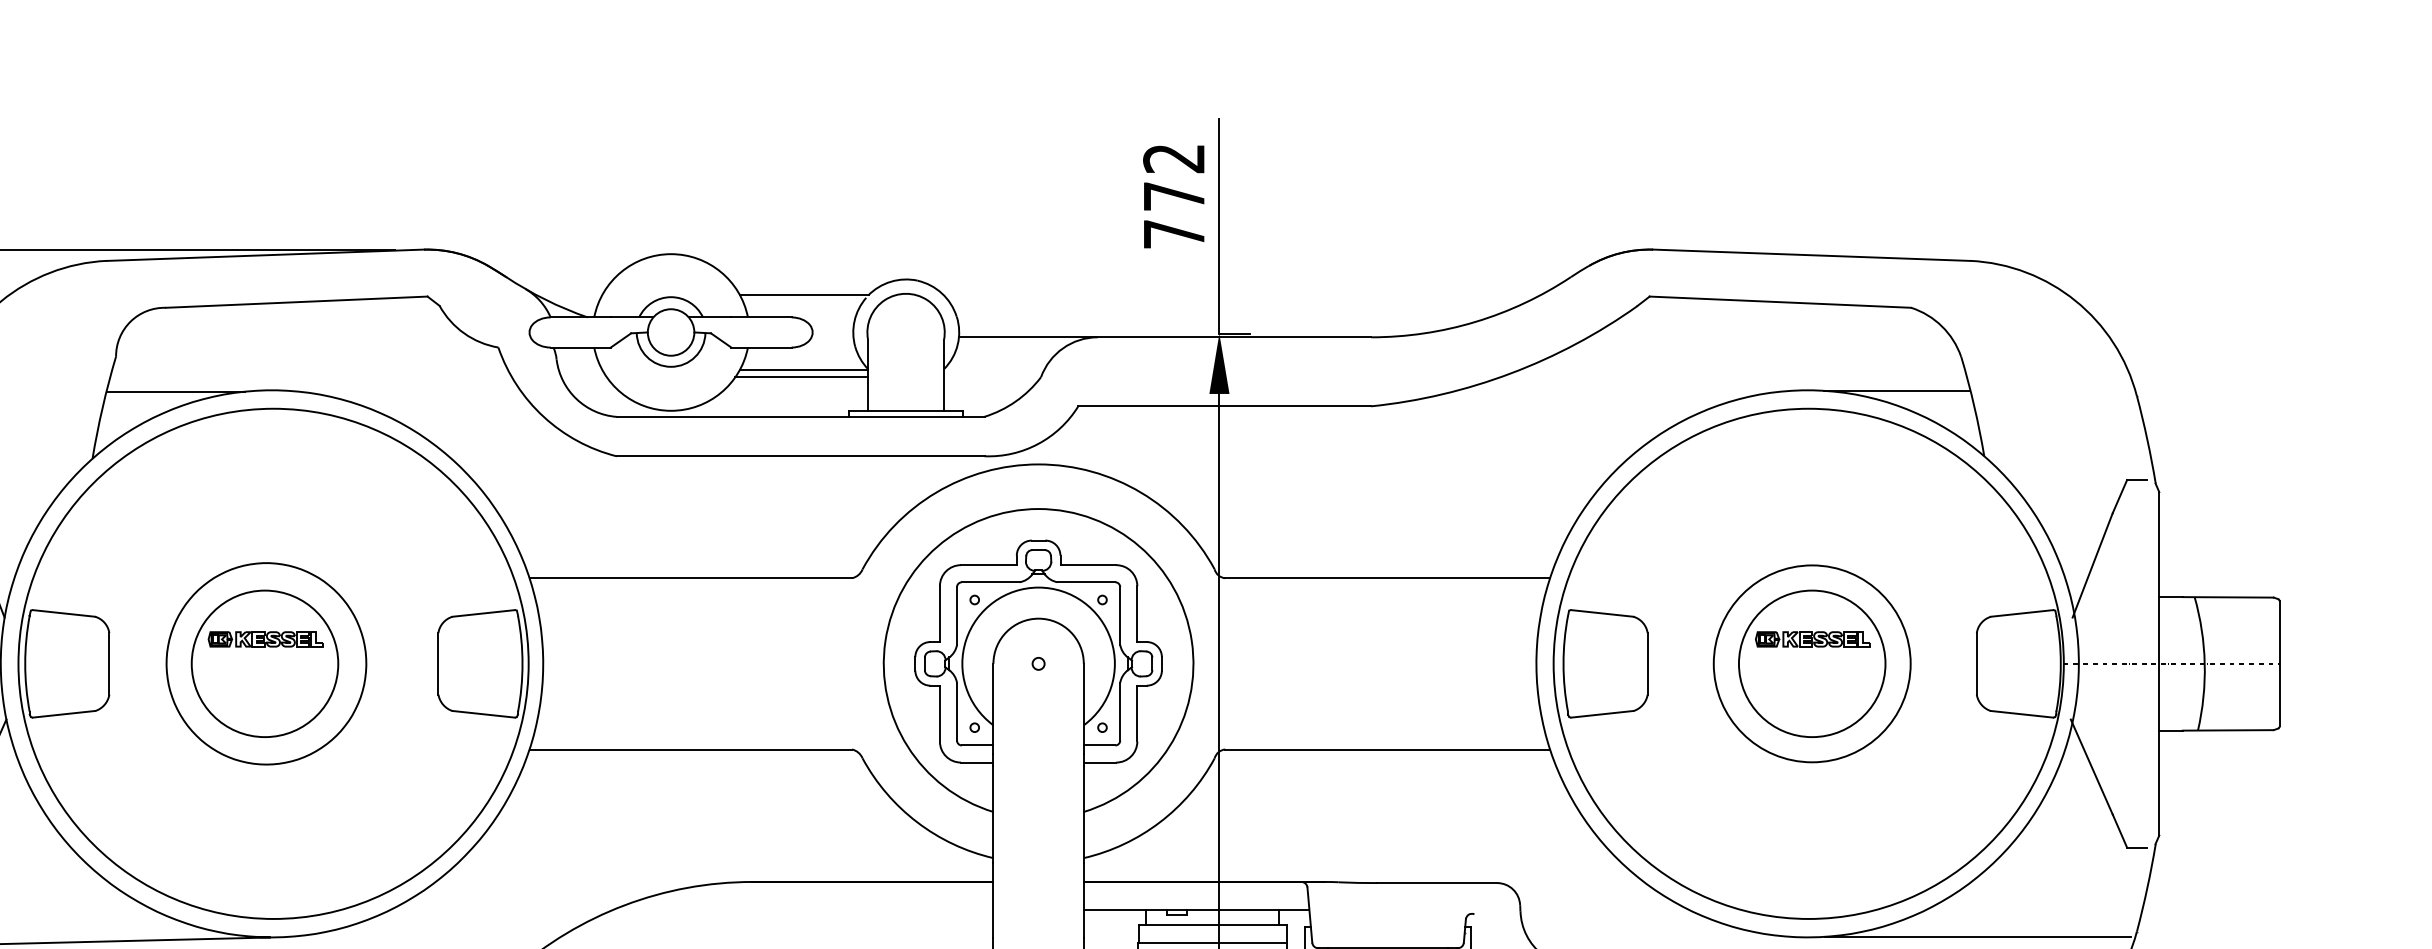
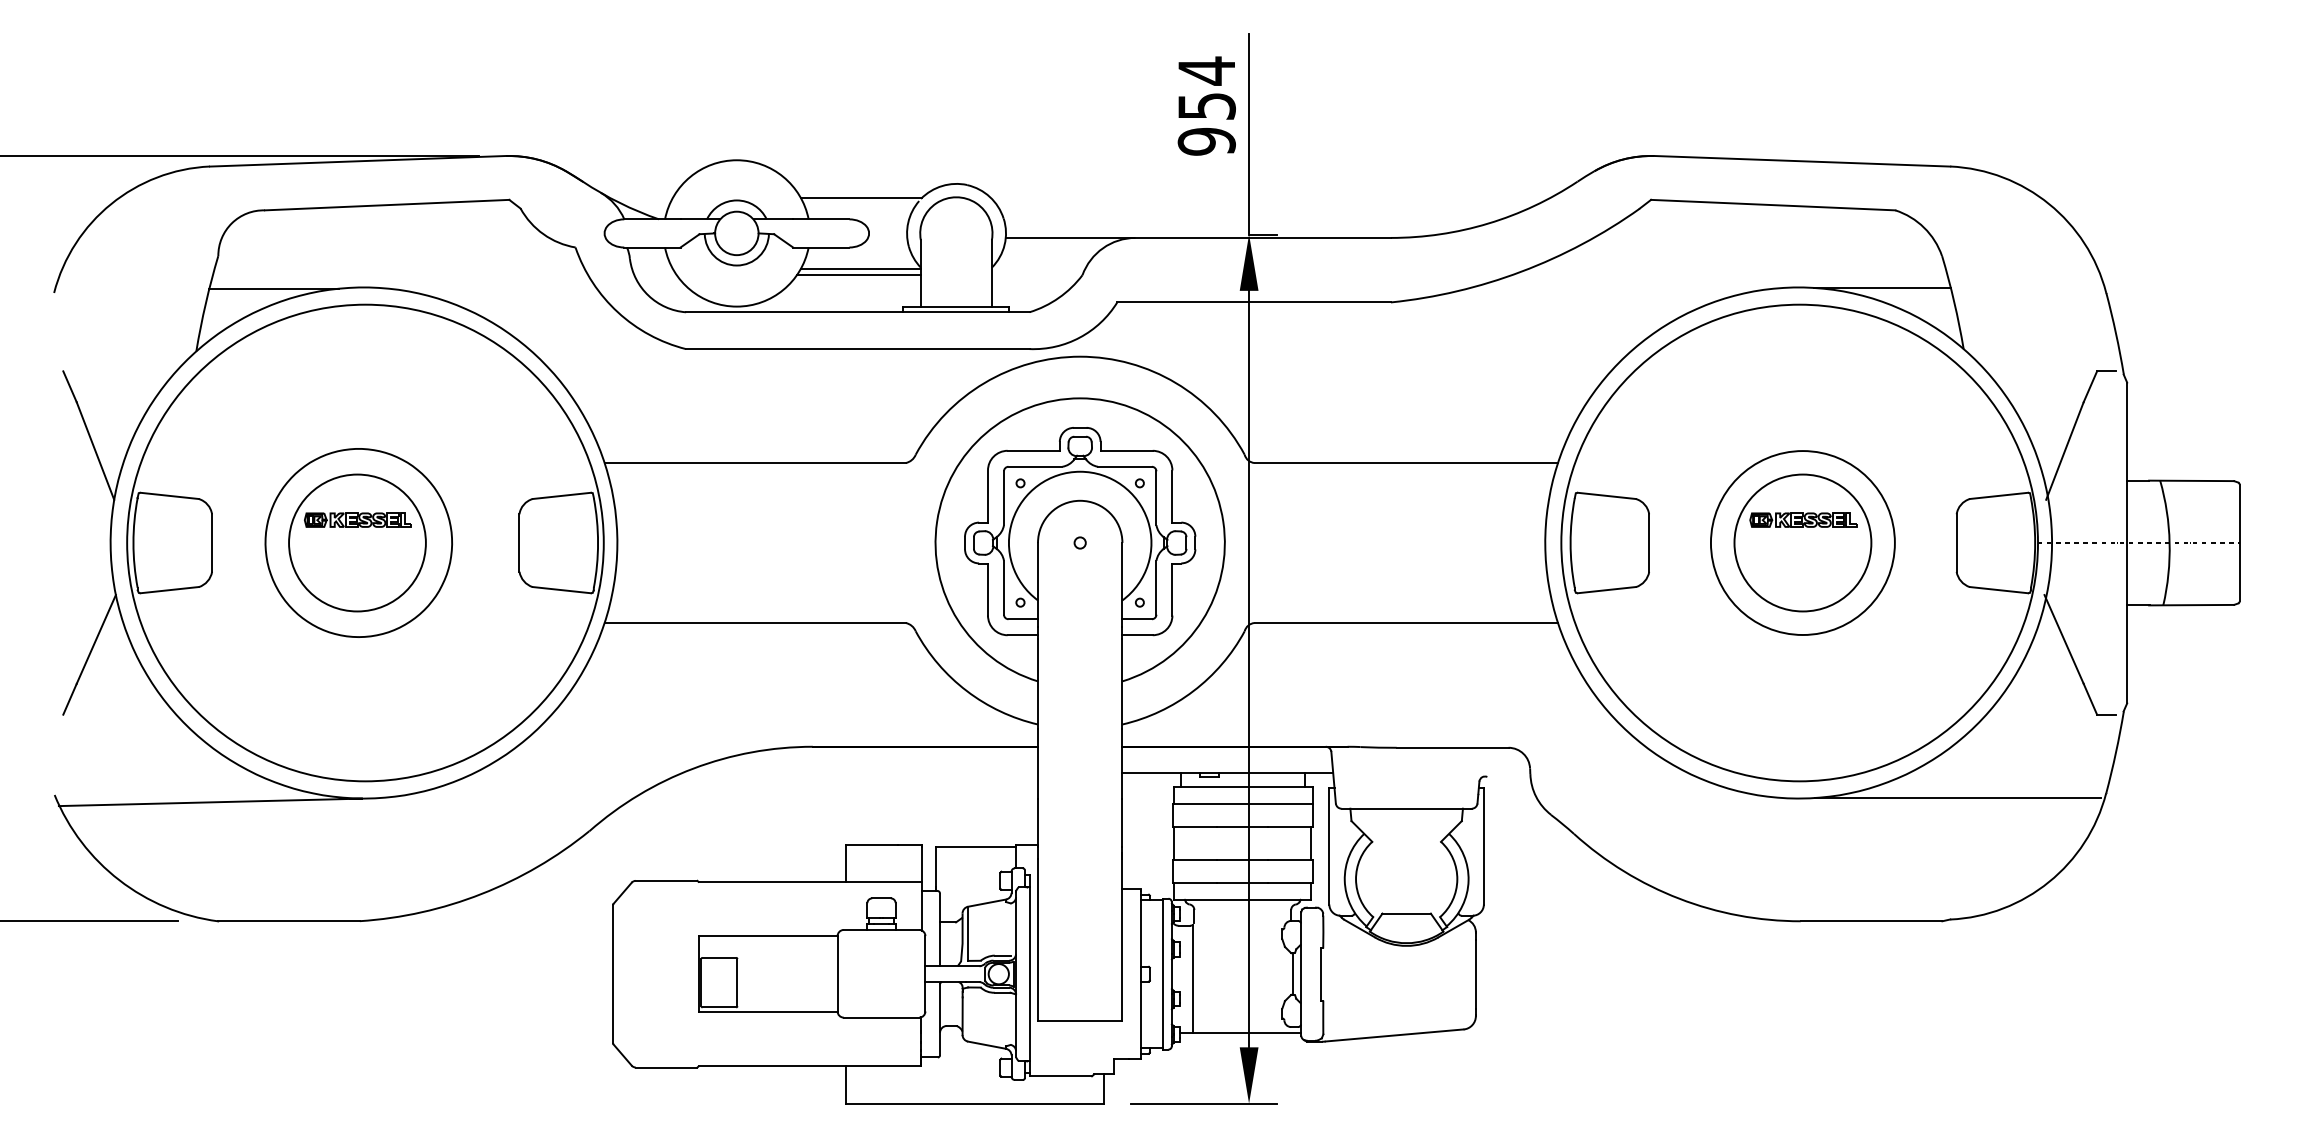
text: (1173, 195) -> (1206, 105), 772 -> 954

